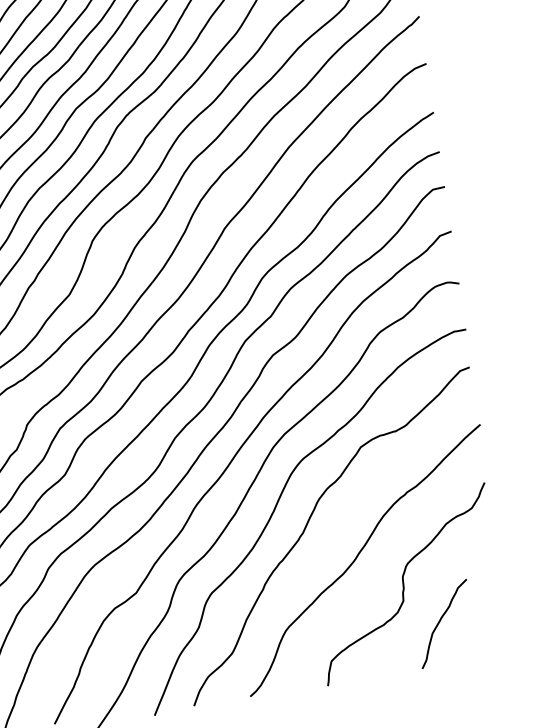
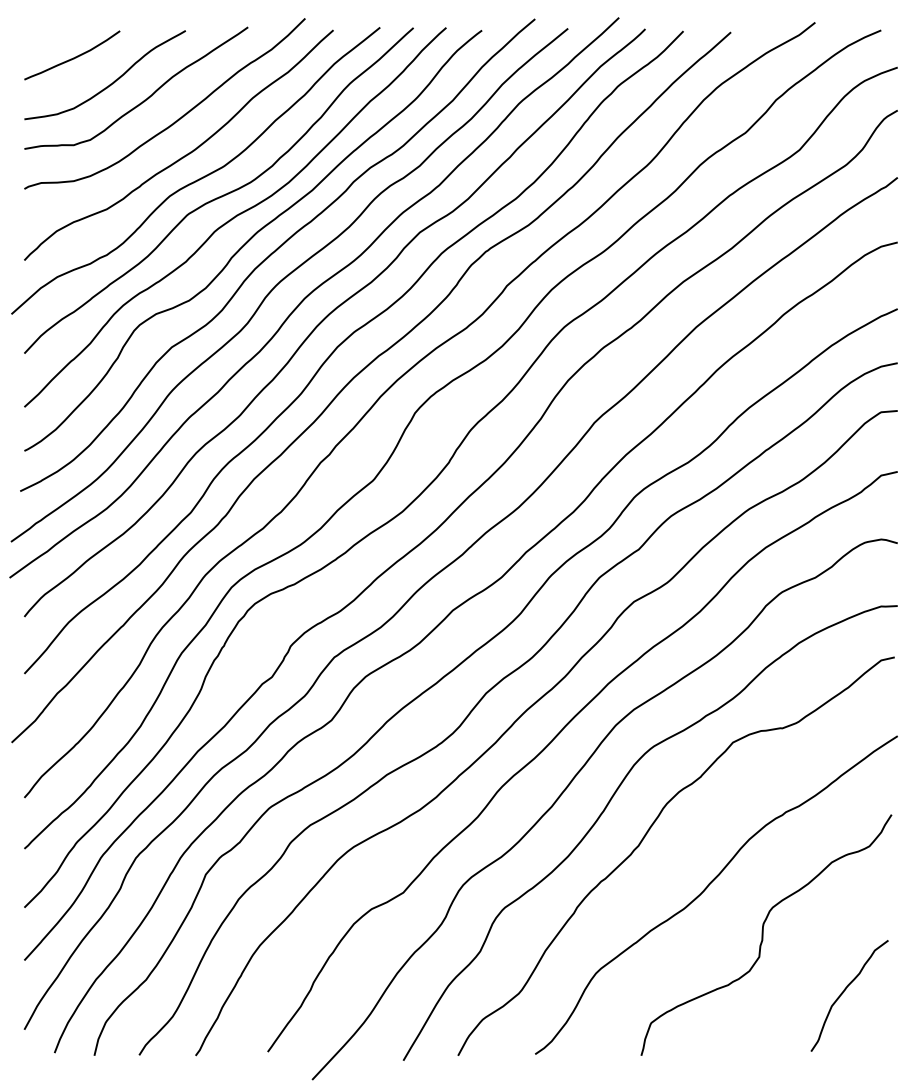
curve: (440, 622) -> (844, 992), moved

